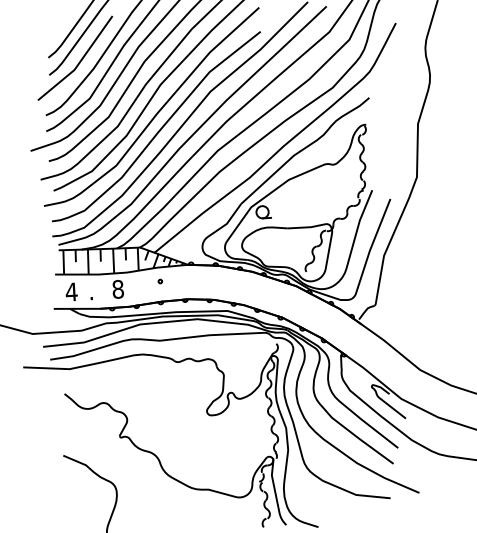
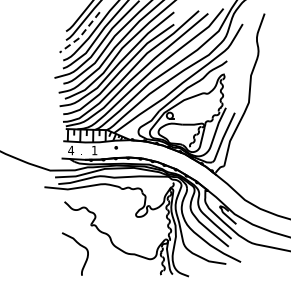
line: (79, 64) -> (81, 35), solid -> dashed
text: (117, 289) -> (94, 150), 8 -> 1

